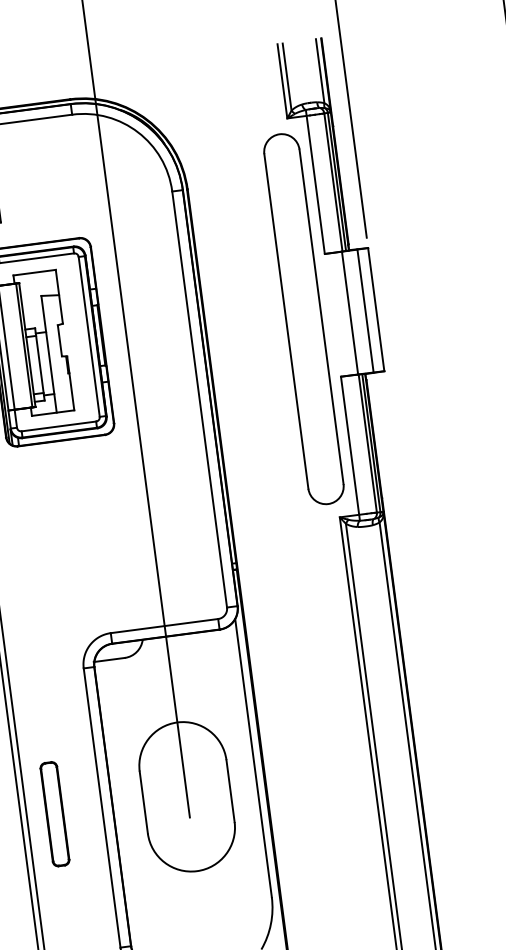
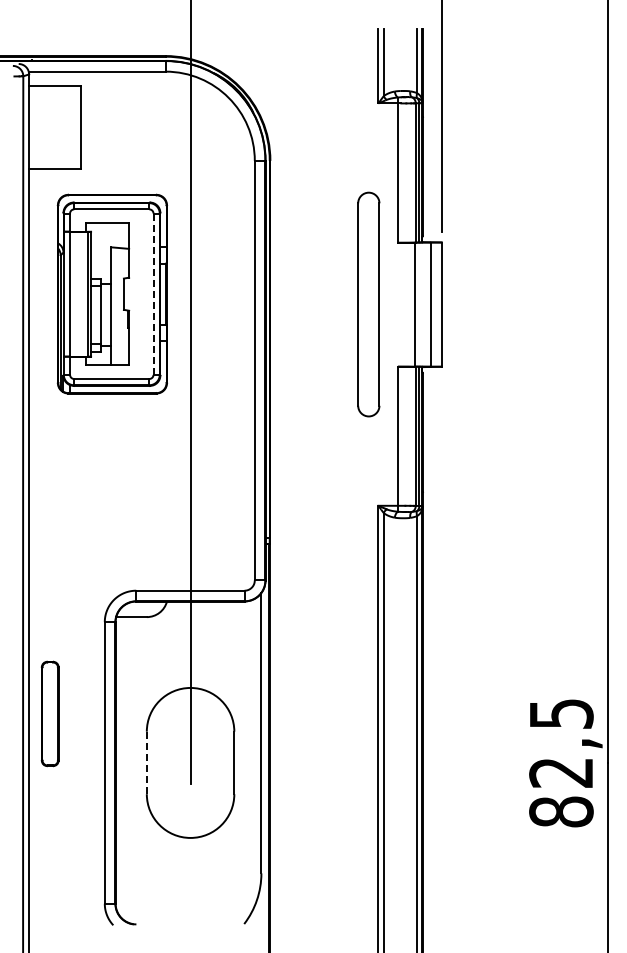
part: (303, 319) -> (368, 304), size x0.6
line: (89, 337) -> (153, 294), solid -> dashed
line: (143, 802) -> (146, 762), solid -> dashed
part: (54, 813) -> (49, 713), moved

